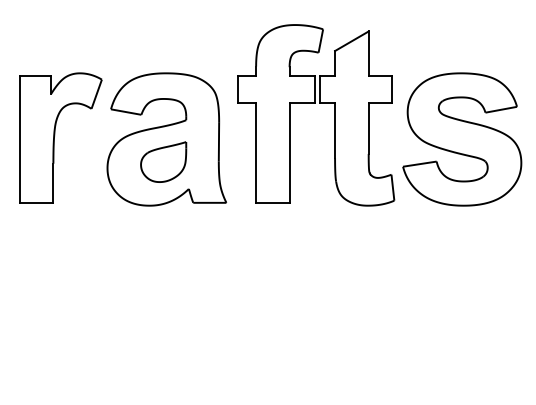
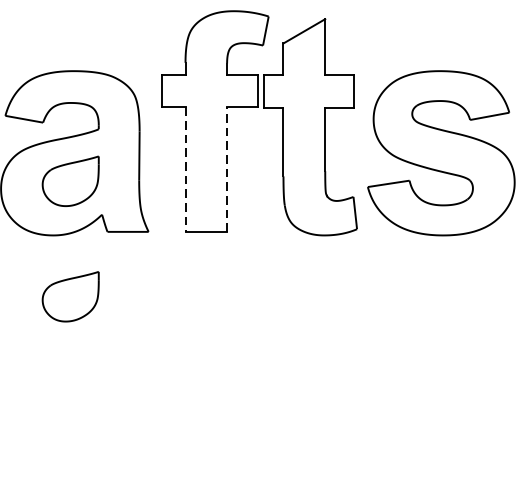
line: (289, 152) -> (226, 169), solid -> dashed
line: (256, 153) -> (185, 170), solid -> dashed
part: (163, 254) -> (70, 295), added

